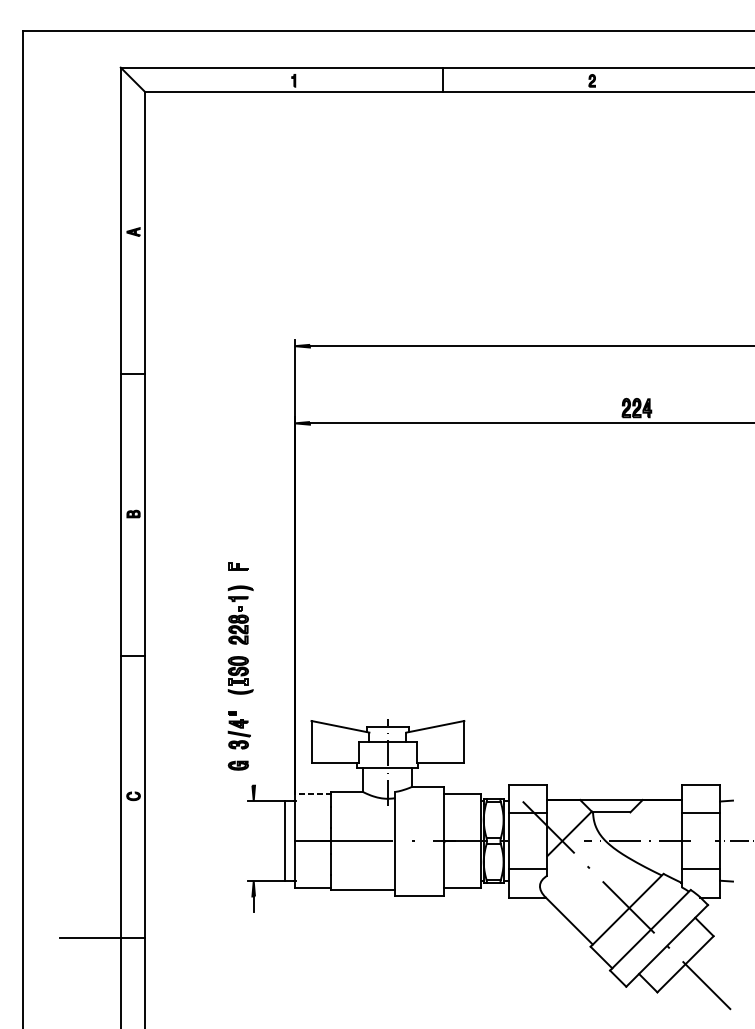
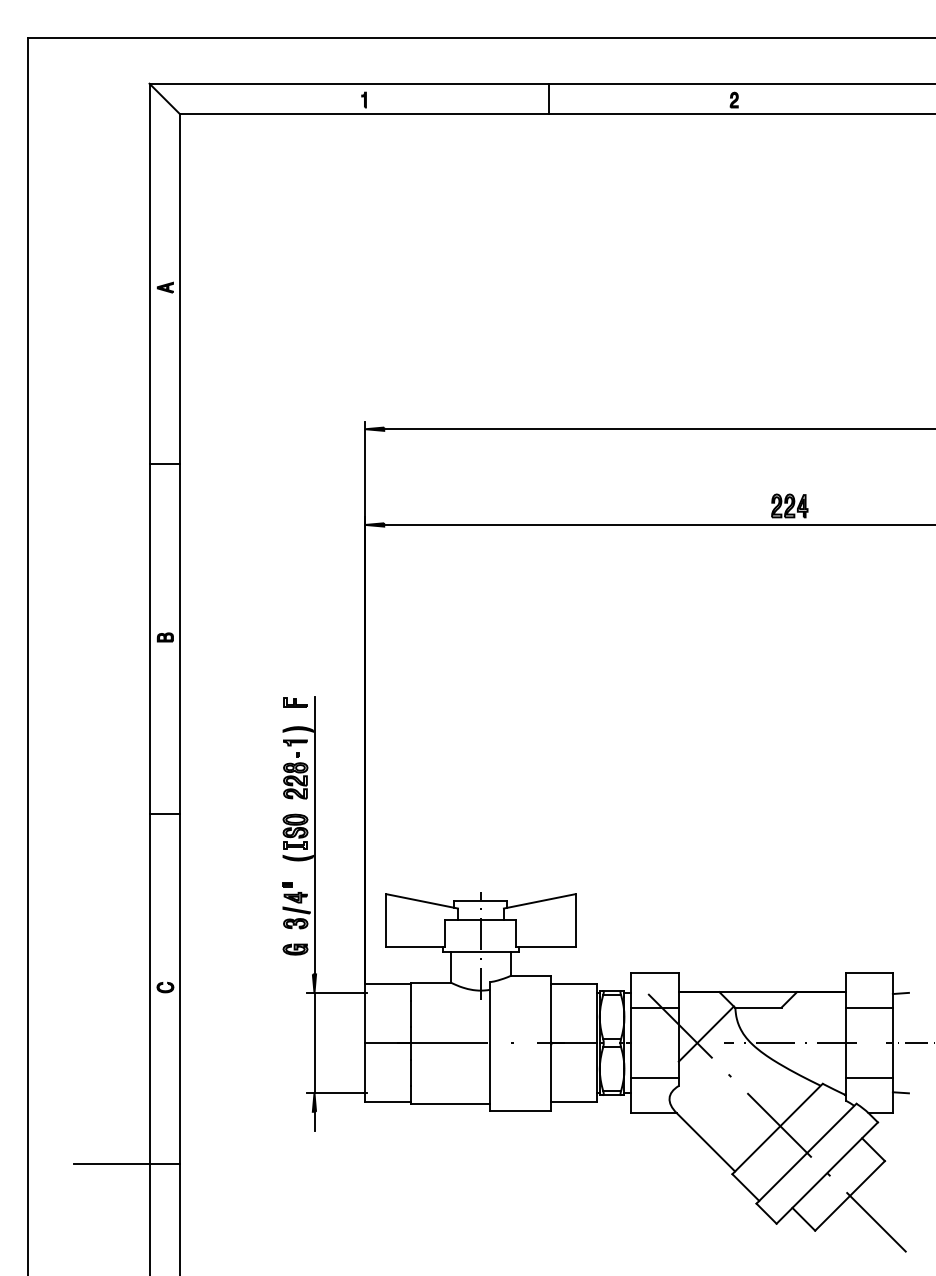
line: (253, 673) -> (314, 835), added
line: (313, 793) -> (388, 984), dashed -> solid
line: (285, 840) -> (314, 1042), moved

